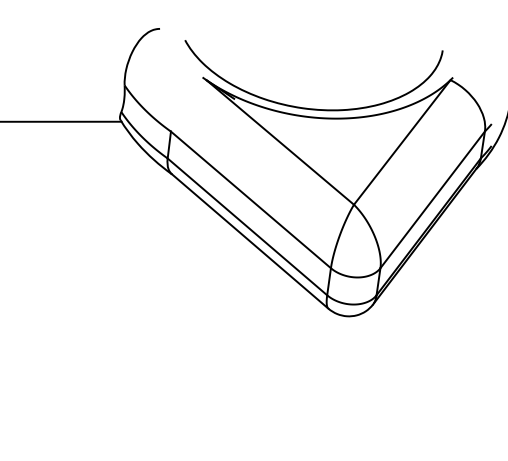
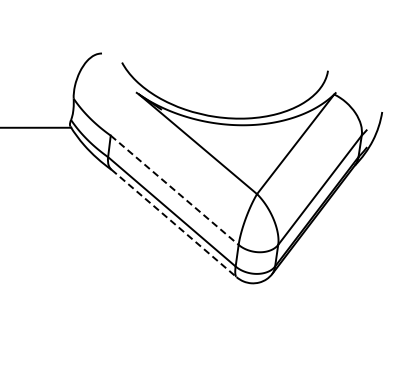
line: (251, 200) -> (175, 190), solid -> dashed
line: (250, 241) -> (174, 223), solid -> dashed

